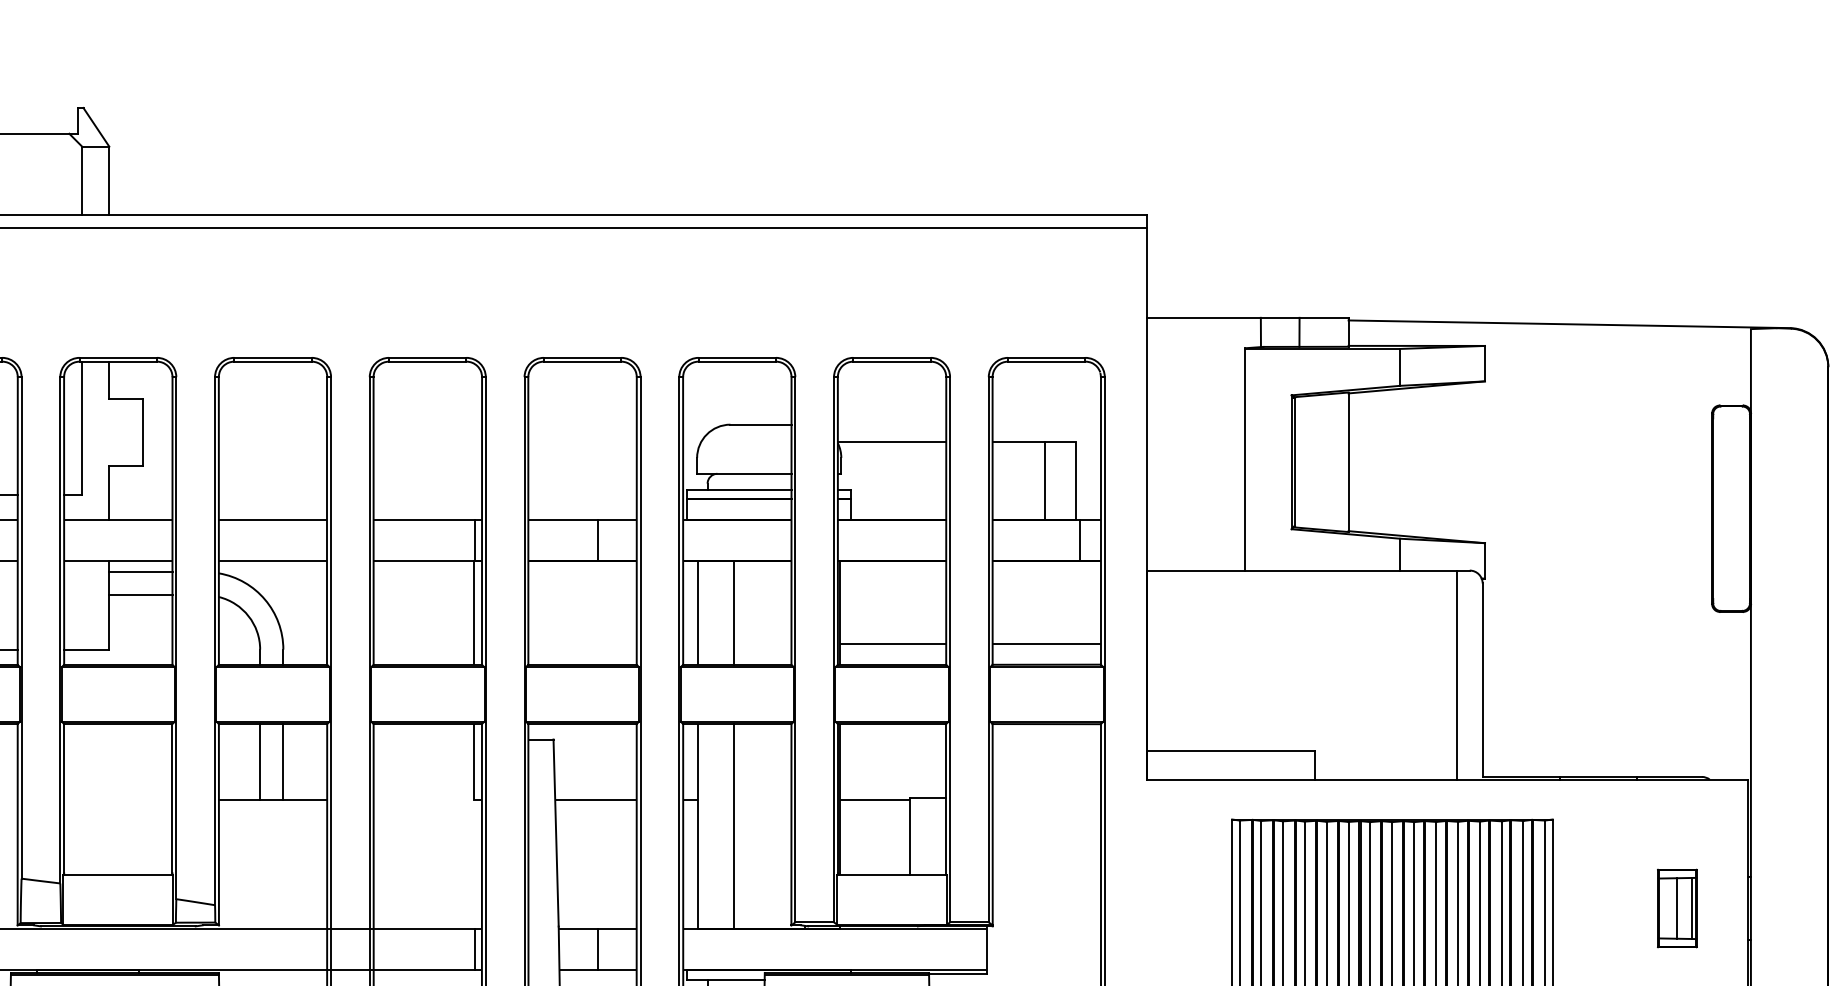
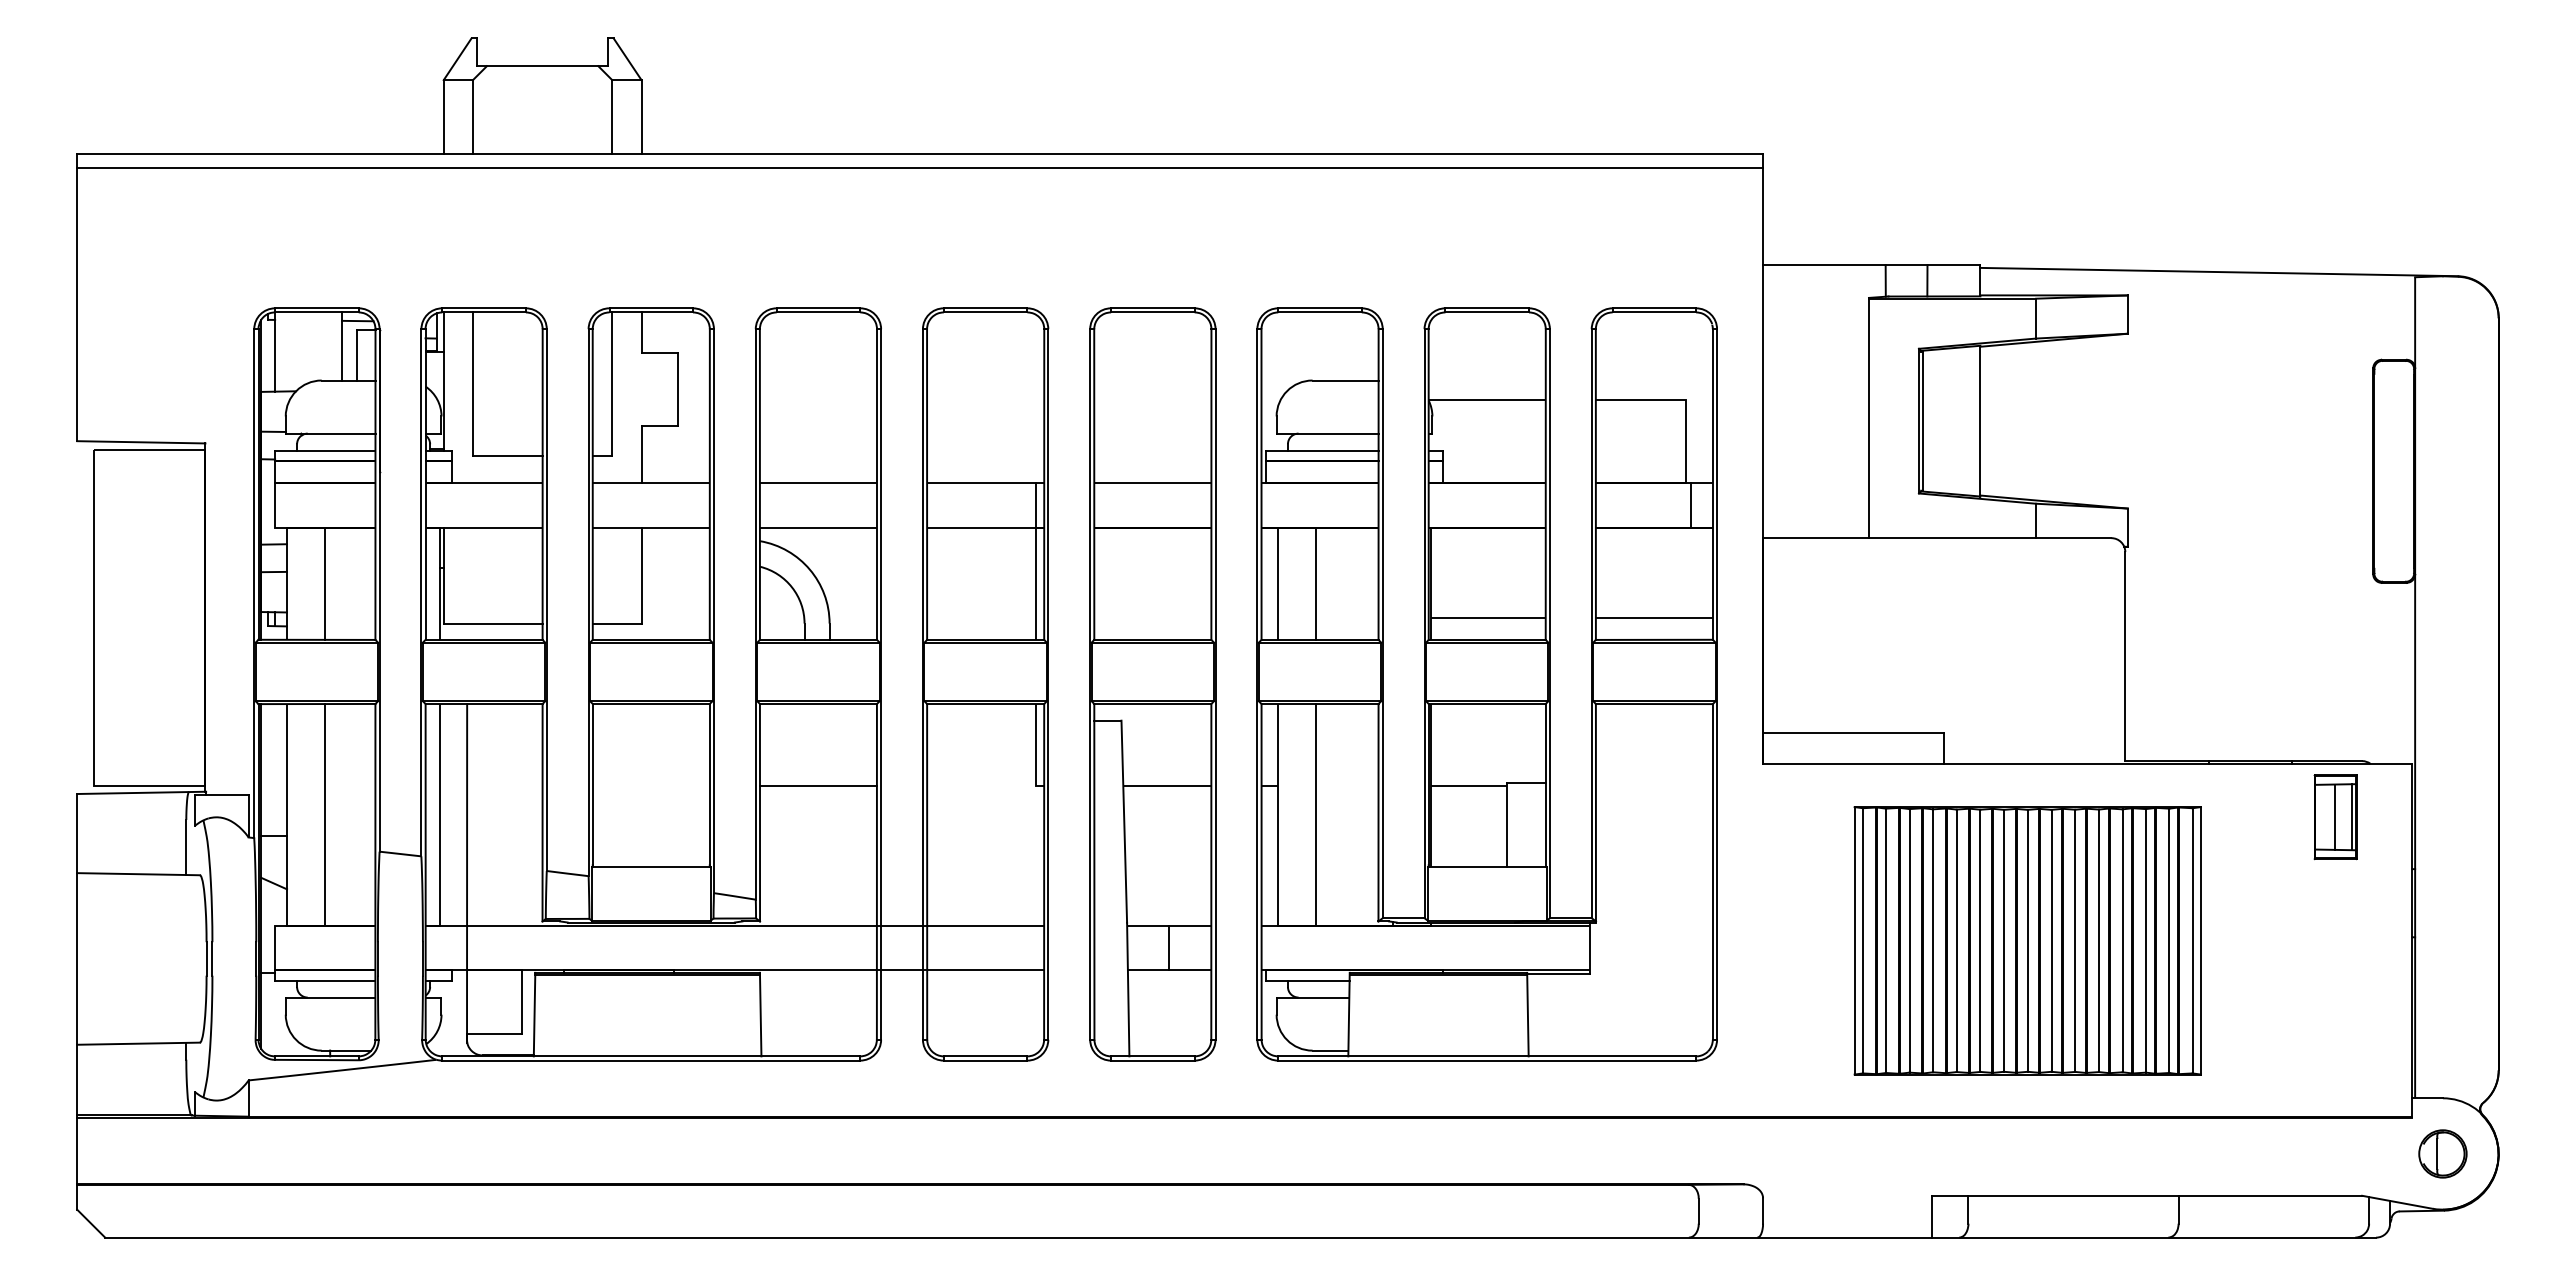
line: (1045, 481) -> (1652, 441), removed
line: (597, 540) -> (1169, 505), removed
line: (140, 571) -> (675, 539), removed
line: (140, 595) -> (675, 565), removed
line: (1456, 674) -> (2097, 650), removed
line: (260, 761) -> (804, 744), removed
line: (283, 761) -> (829, 744), removed
part: (1677, 908) -> (2335, 817), moved
line: (474, 949) -> (1036, 947), removed

